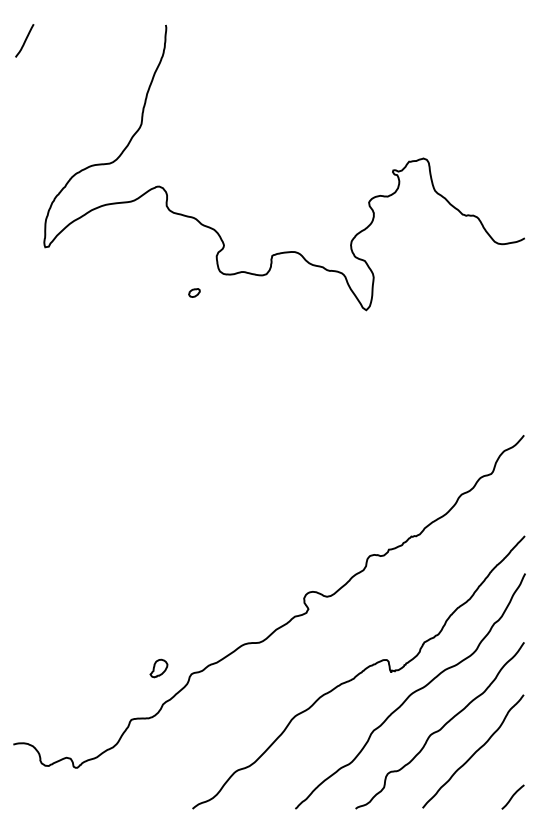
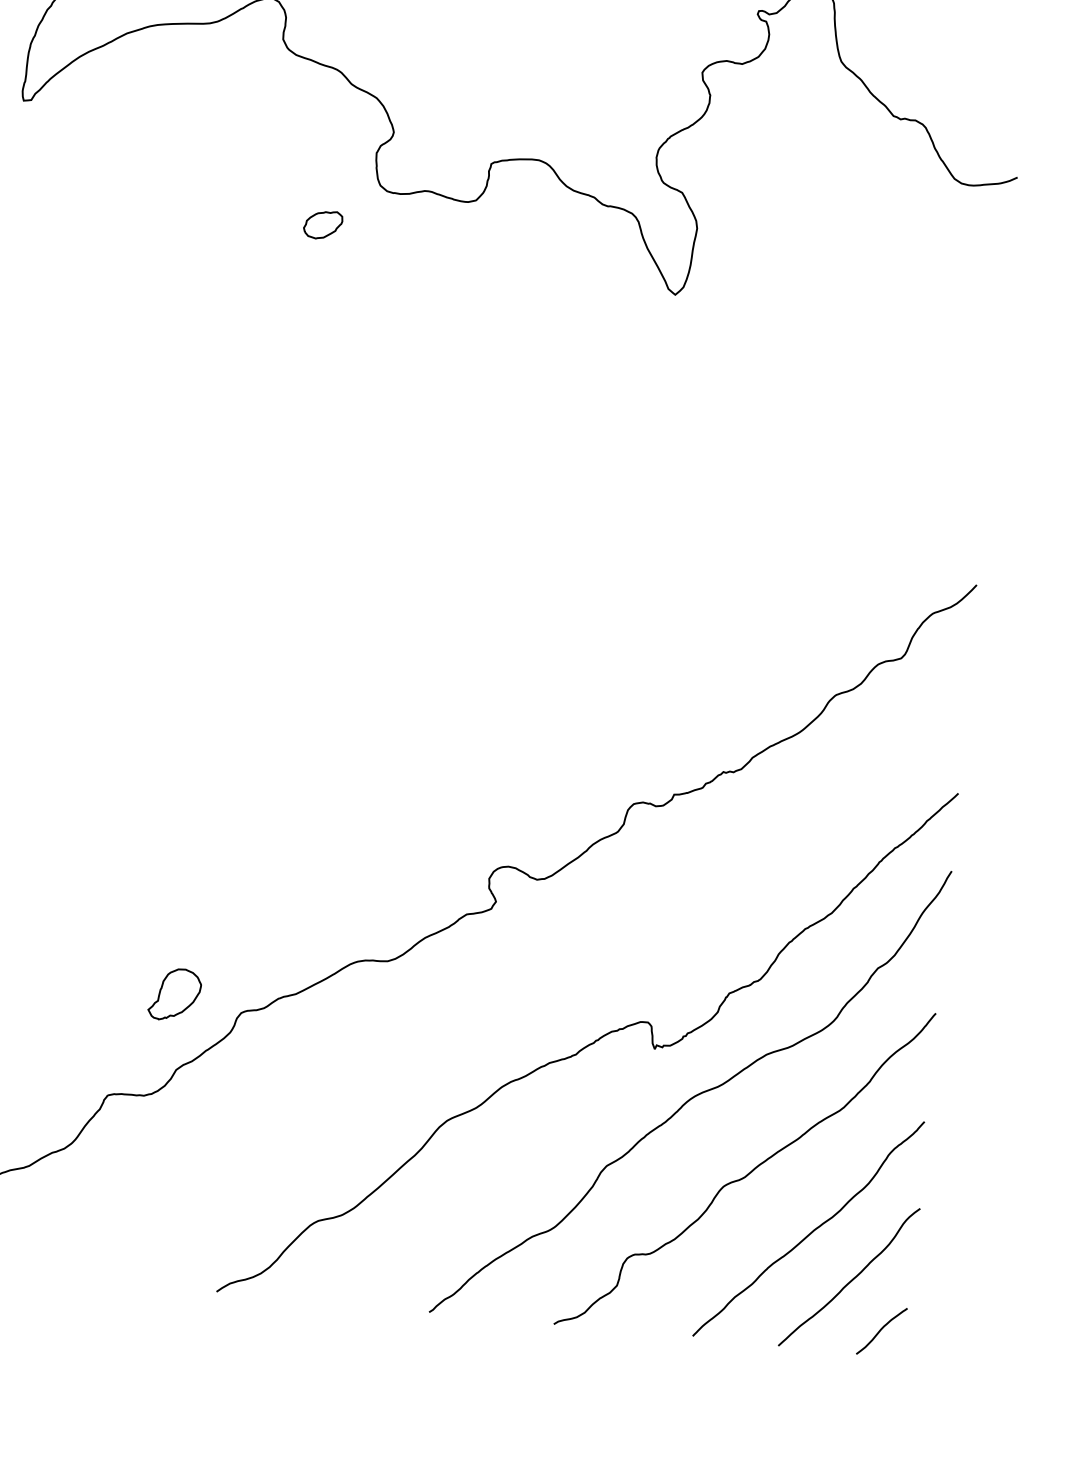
part: (194, 292) -> (323, 223), size x1.67
part: (158, 668) -> (174, 994), size x1.43
curve: (495, 773) -> (850, 1278), added

